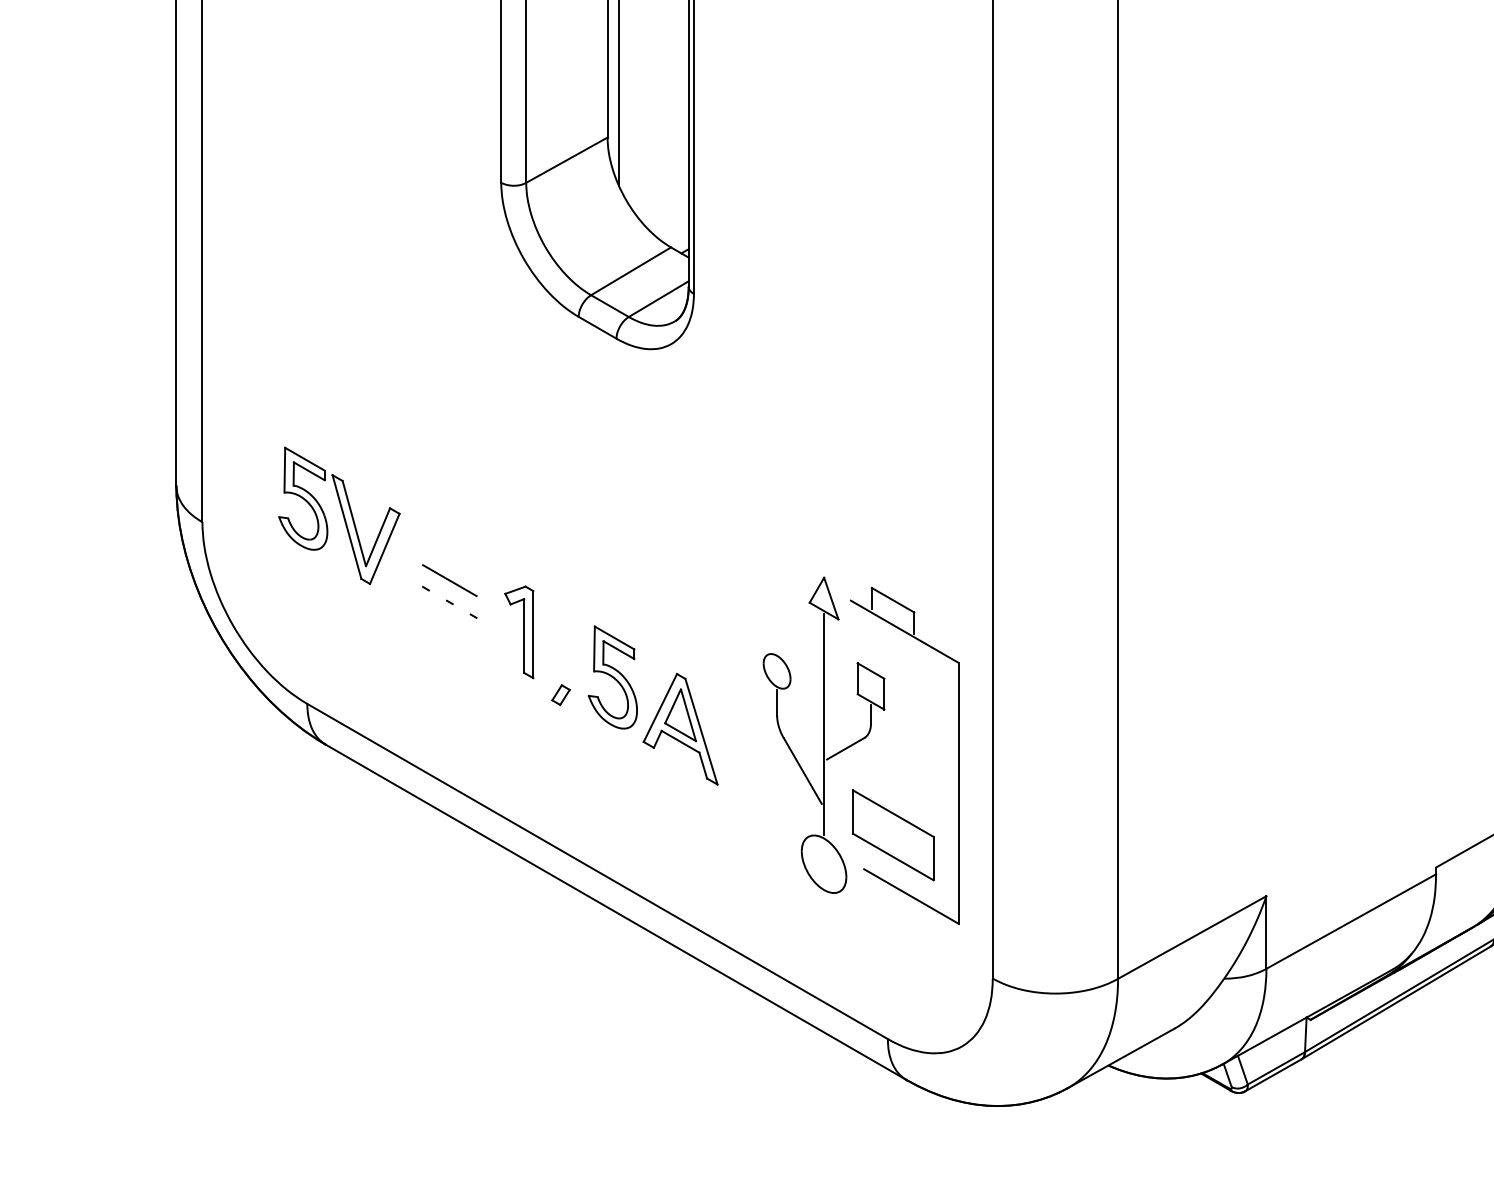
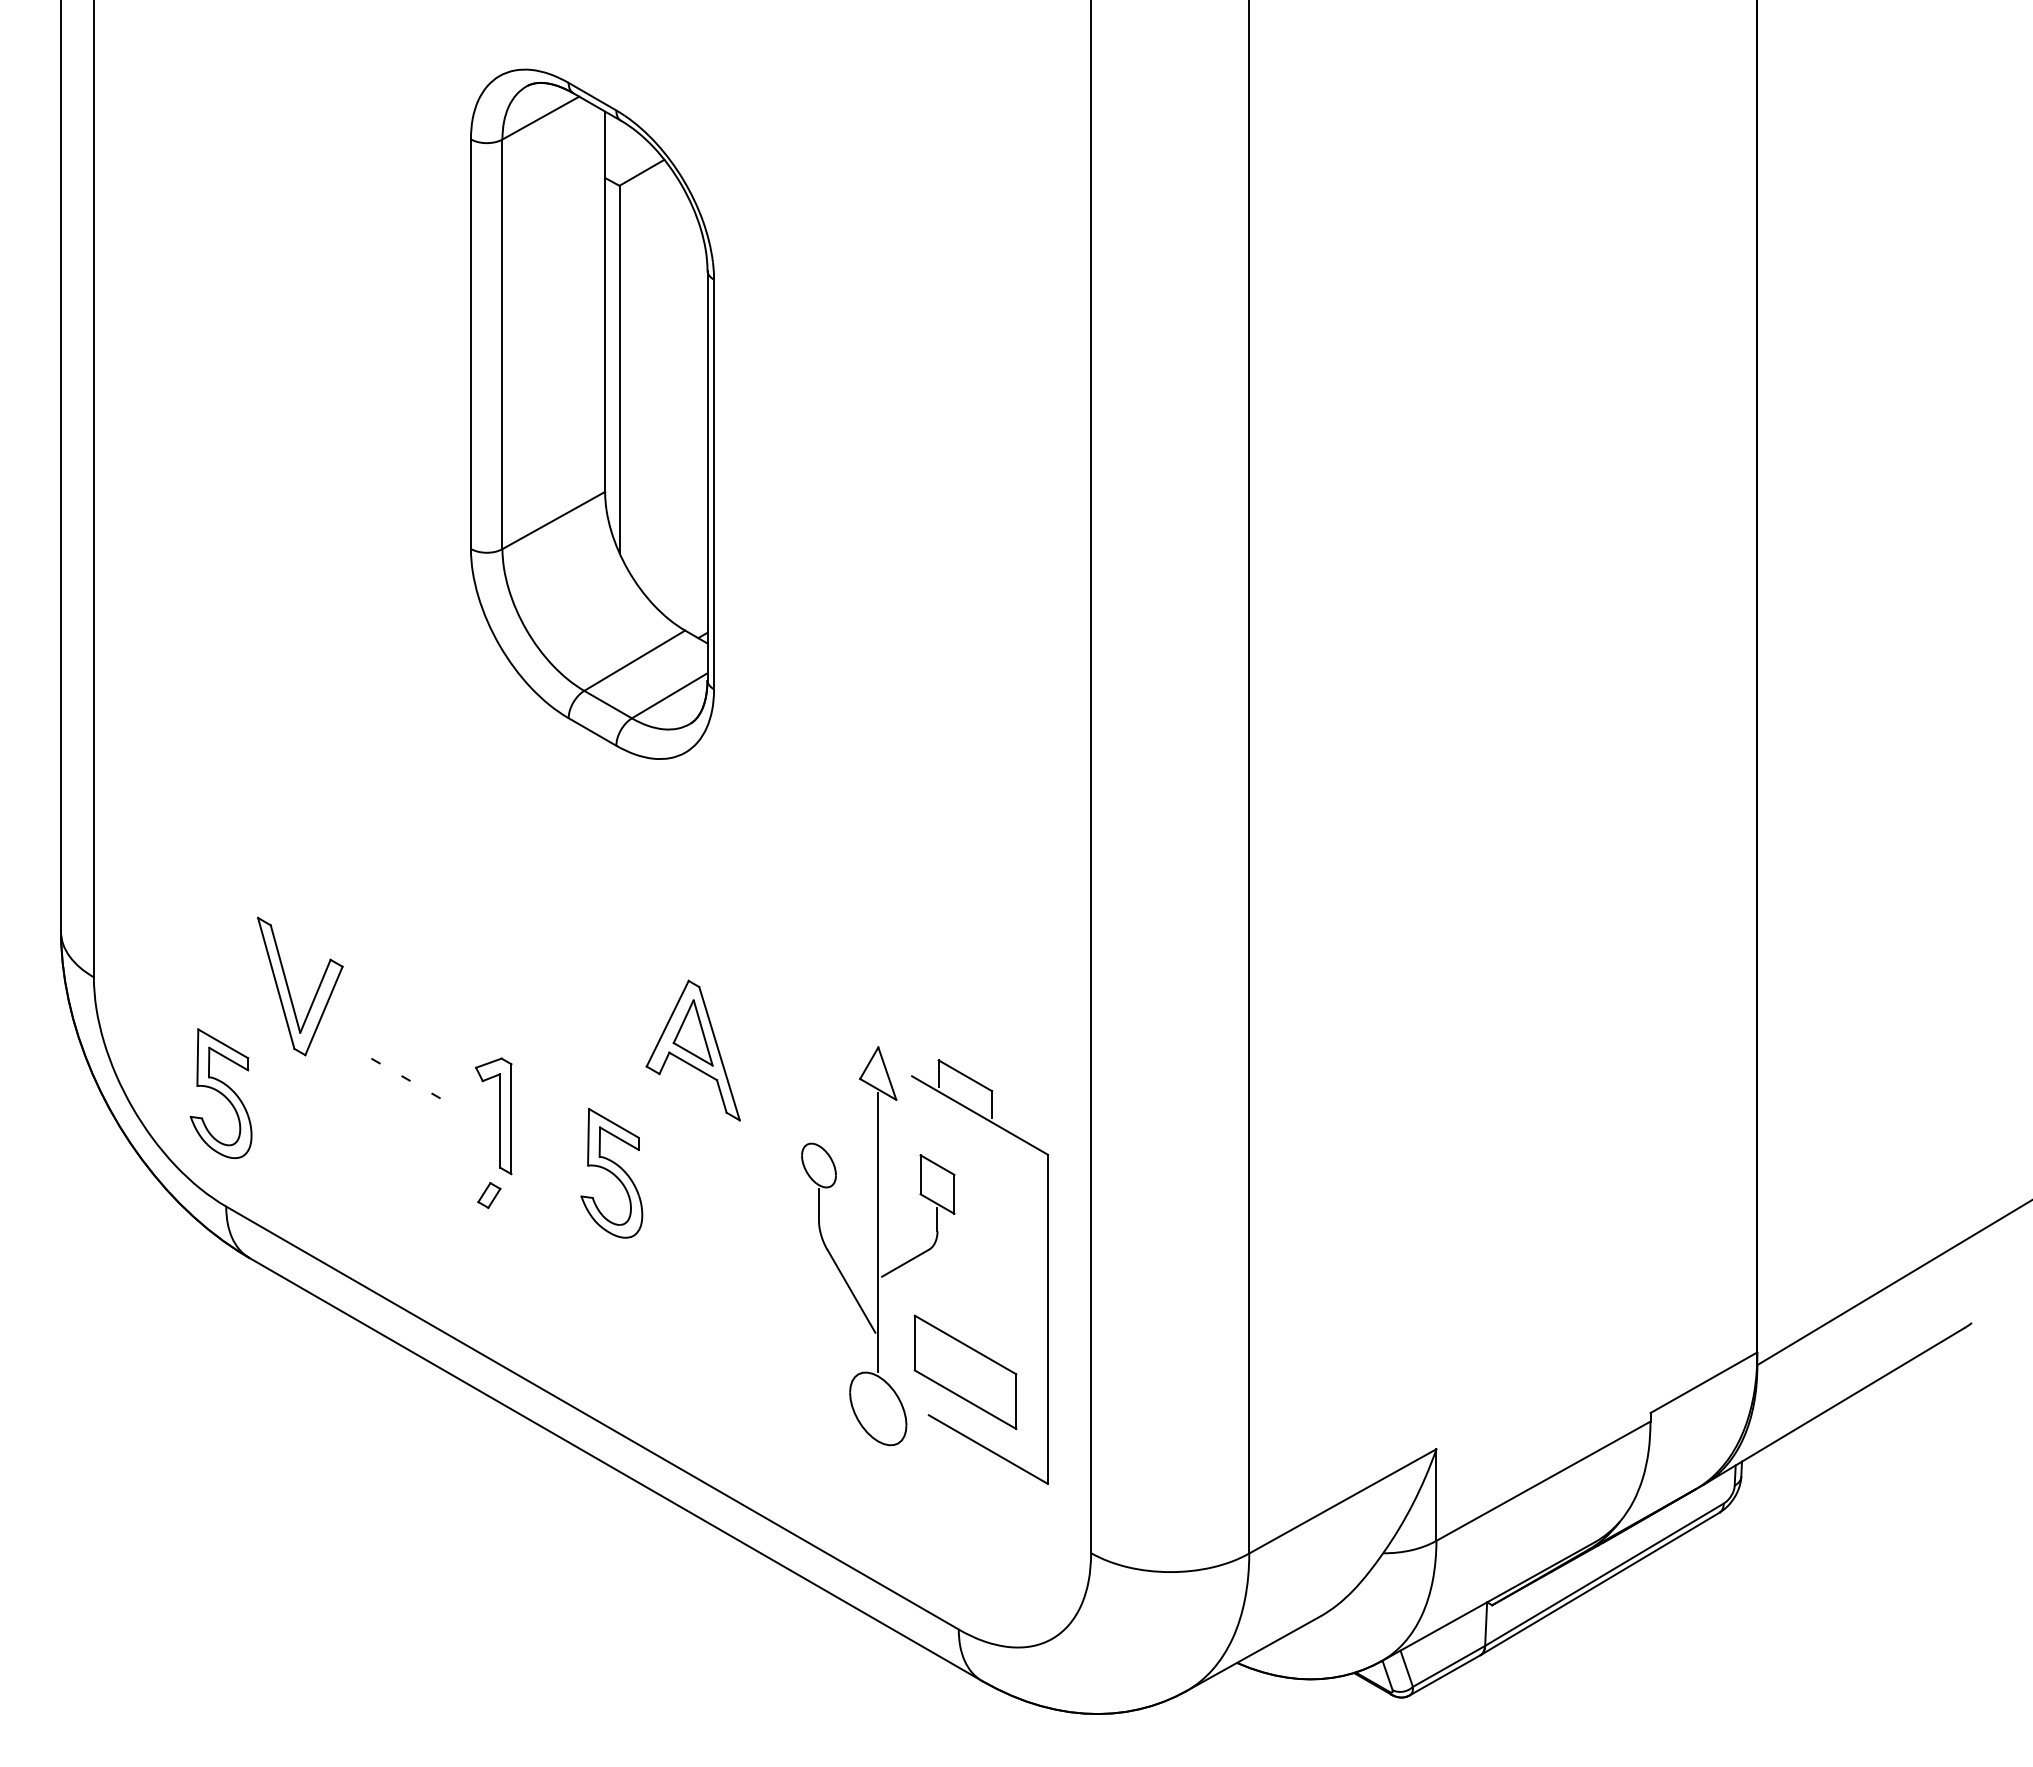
part: (302, 498) -> (220, 1093), moved
line: (449, 580) -> (405, 1050), removed
part: (561, 695) -> (489, 1195), moved
part: (680, 729) -> (692, 1050), moved

